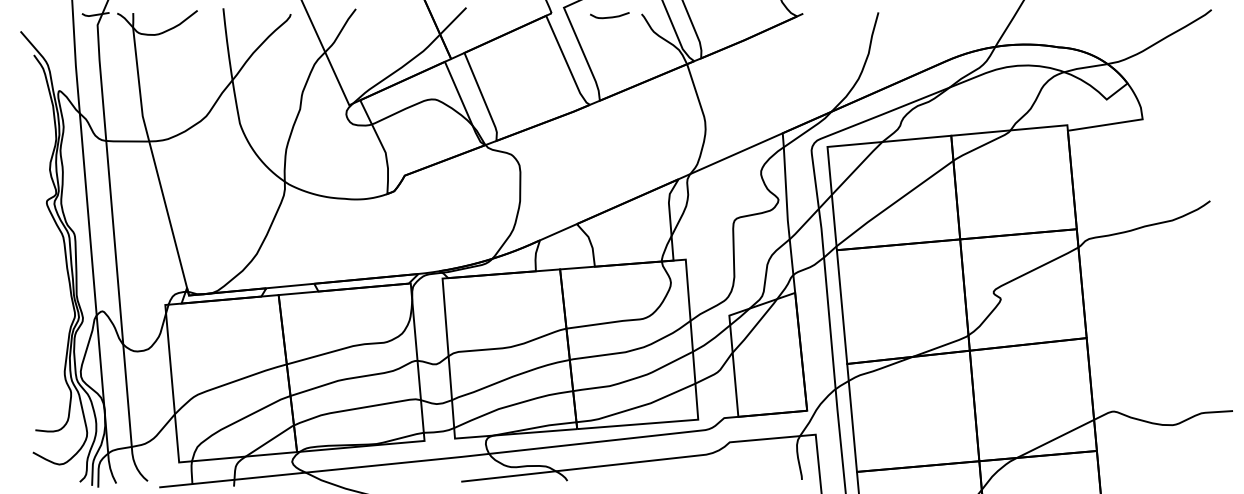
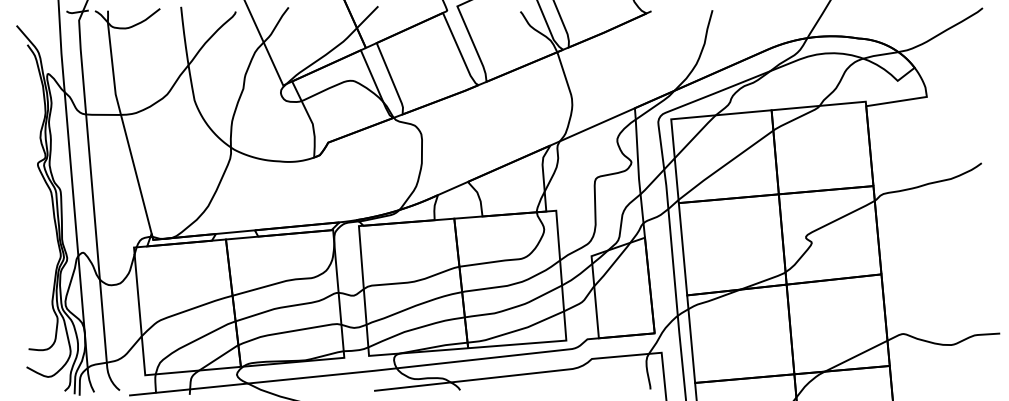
curve: (609, 16) -> (494, 13), removed

